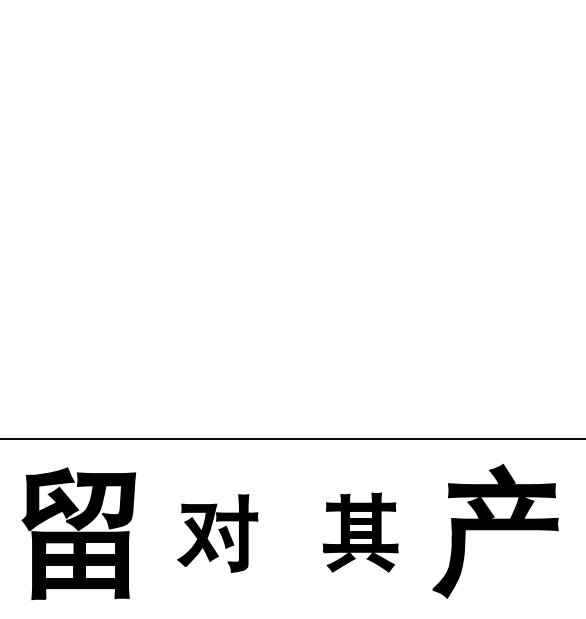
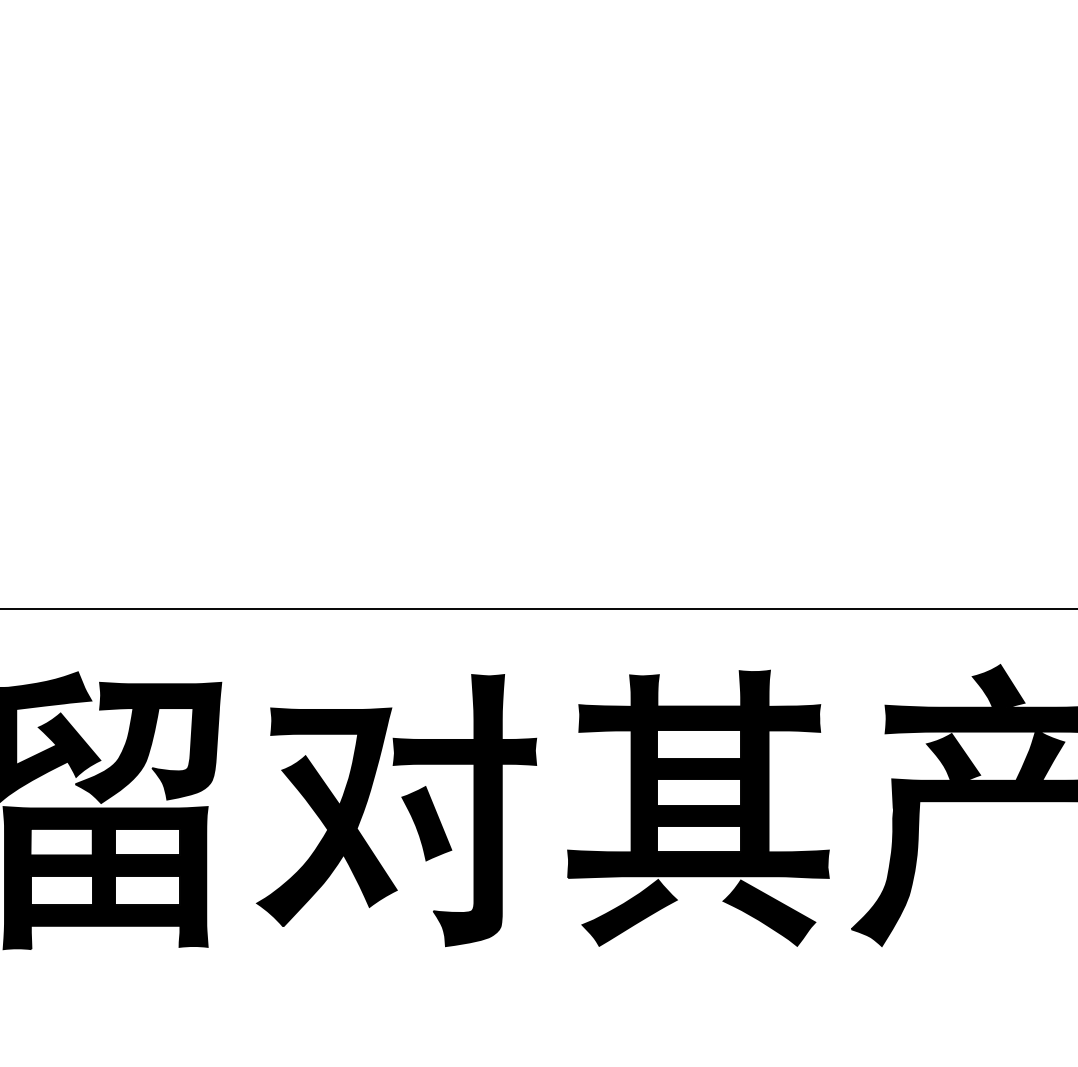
part: (360, 532) -> (698, 808), size x1.67
part: (217, 533) -> (395, 810), size x1.67

